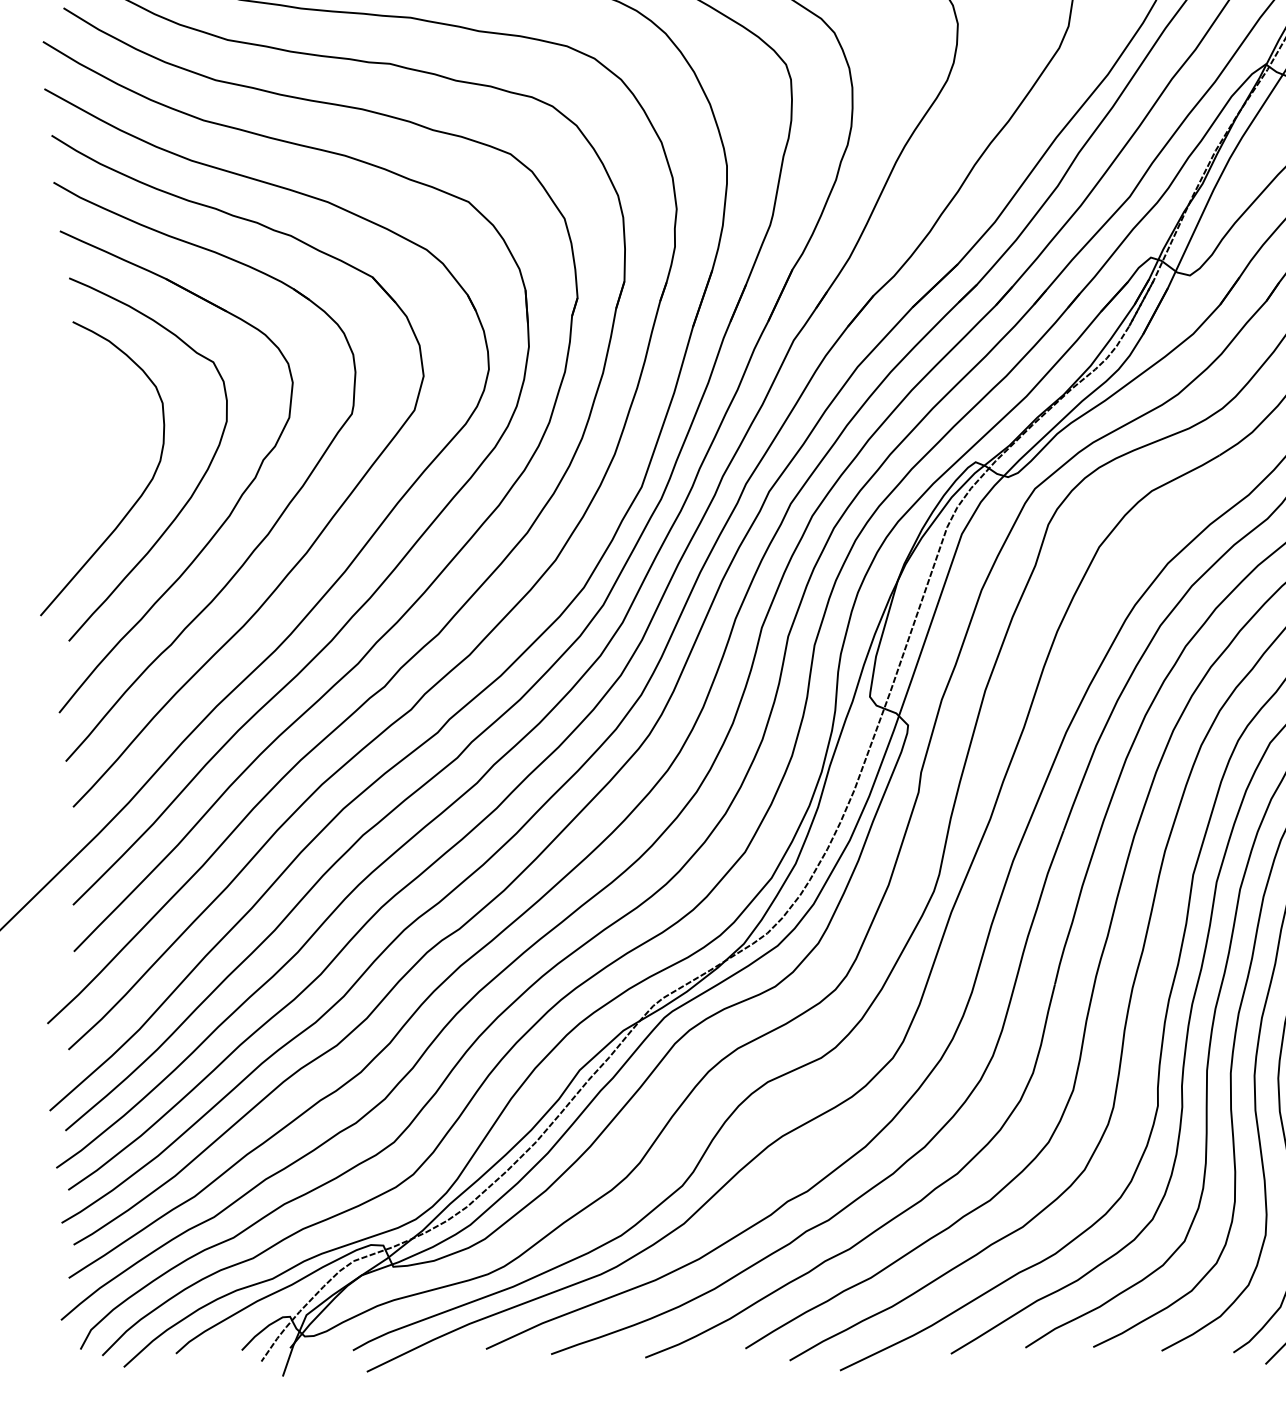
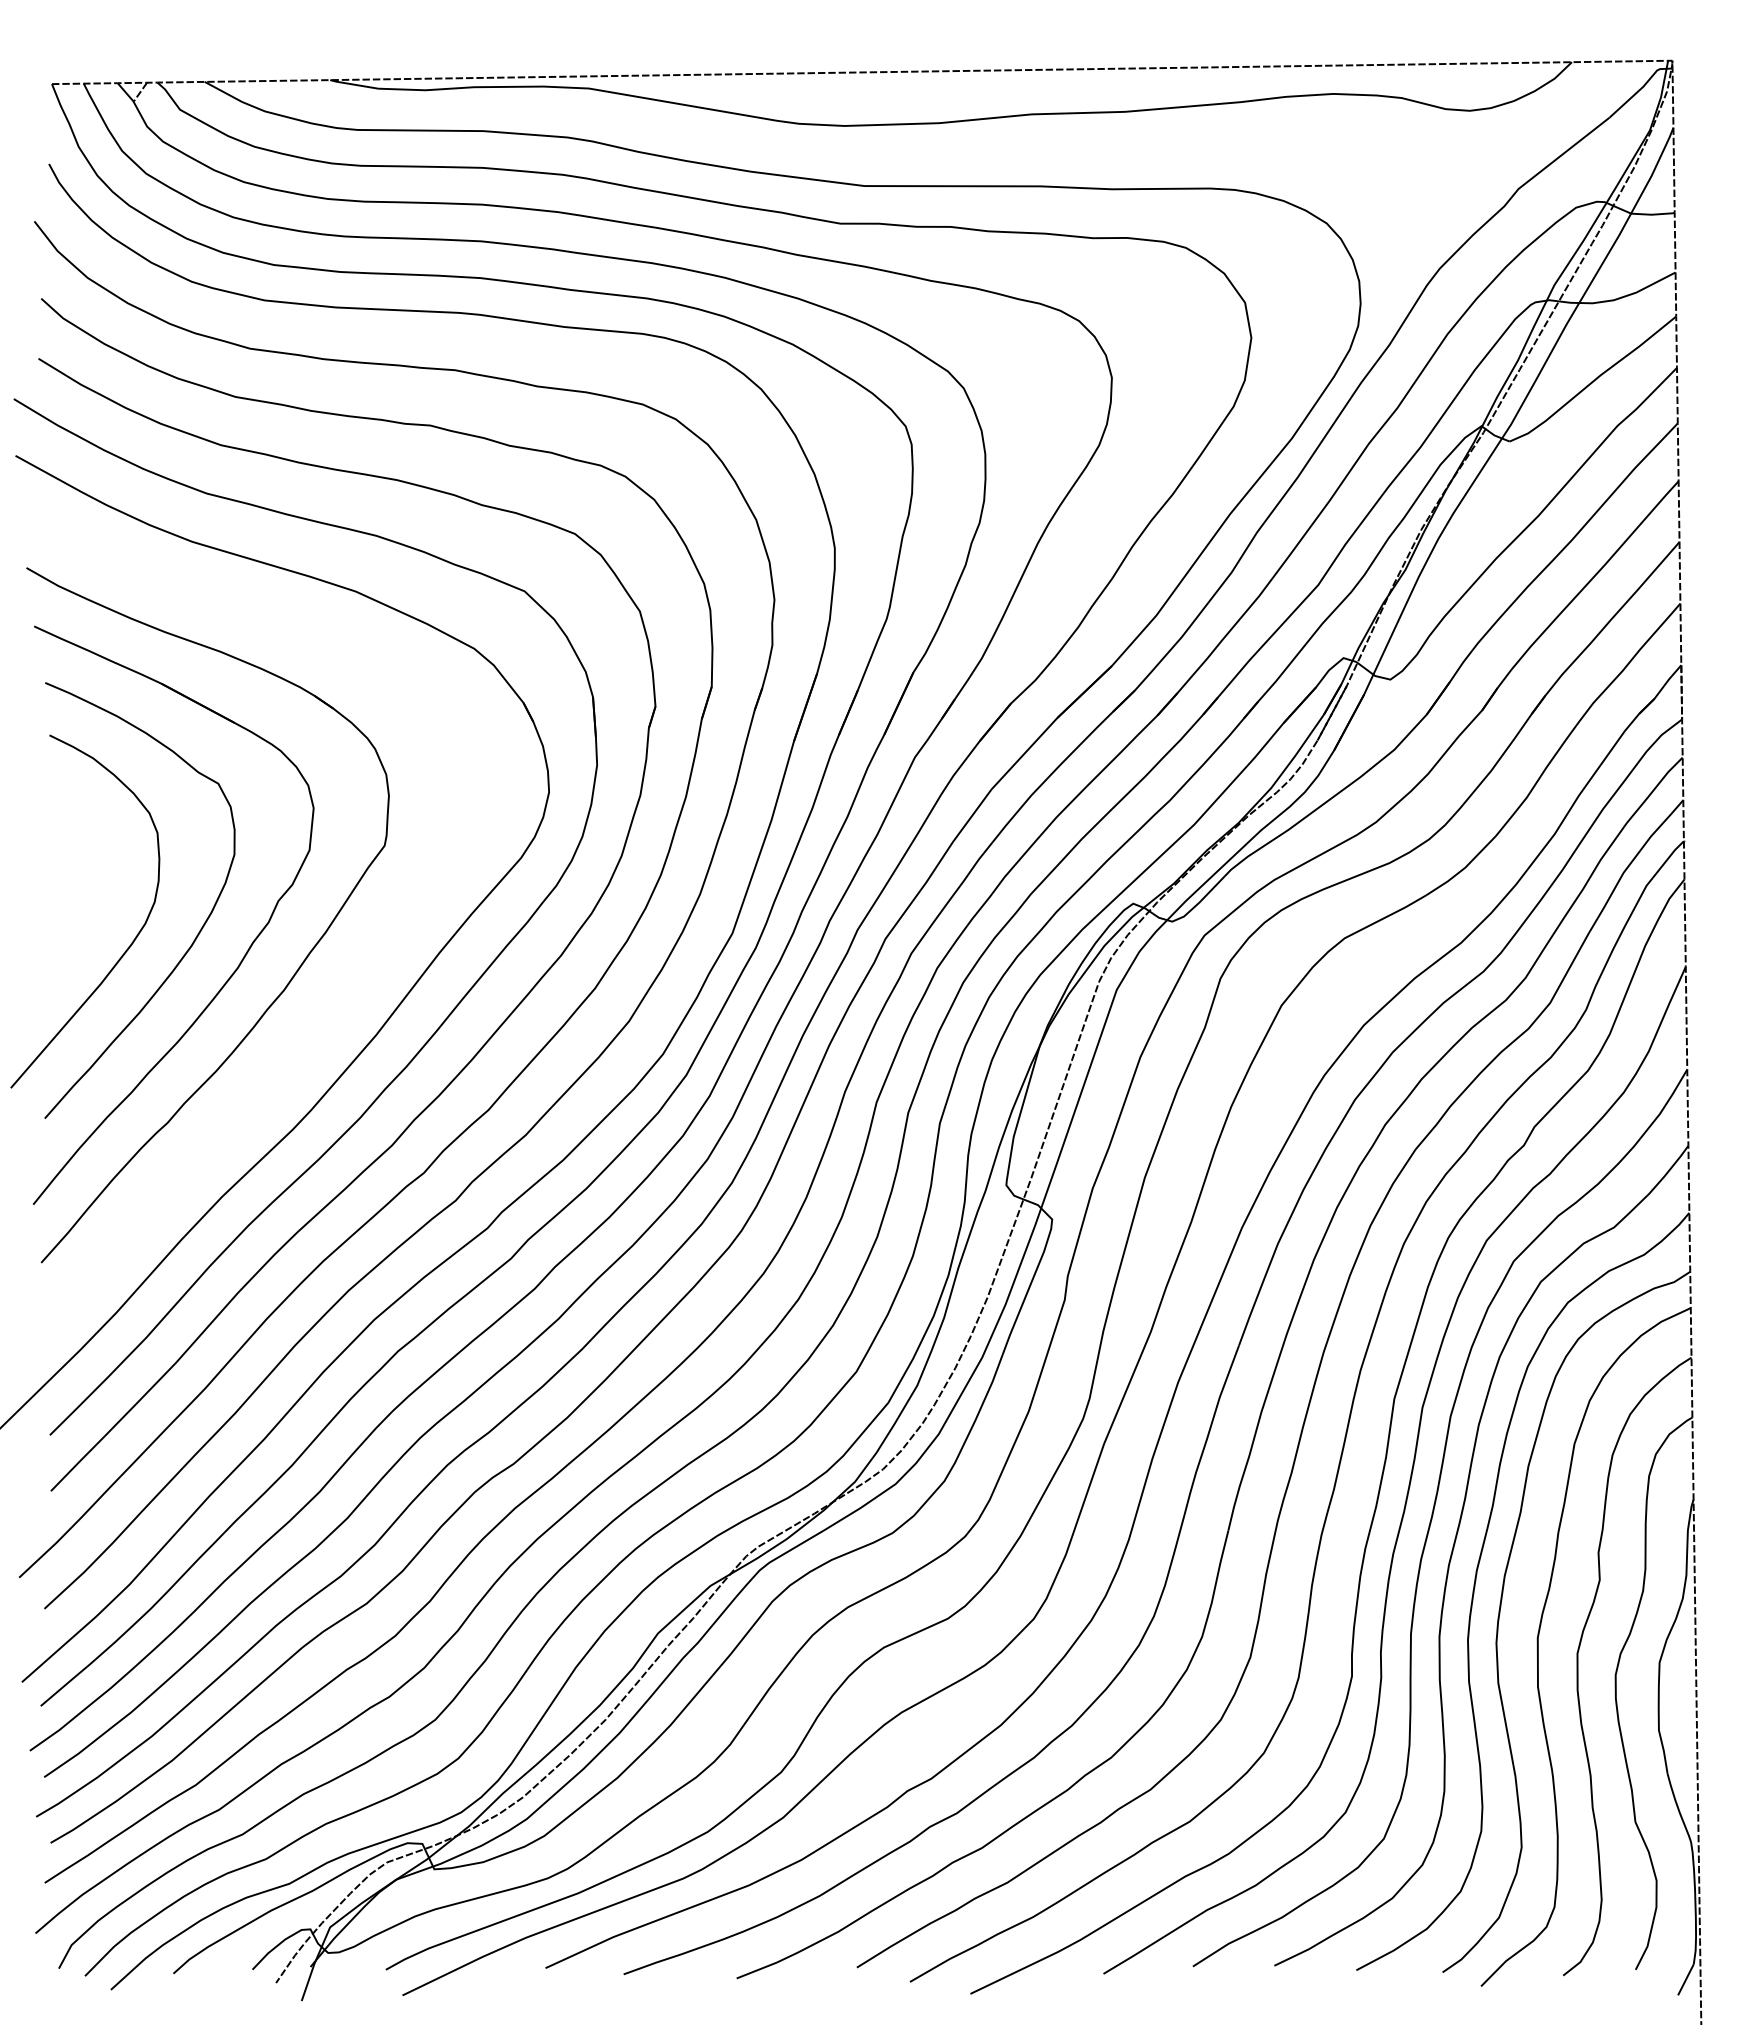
part: (320, 532) -> (346, 988), removed

